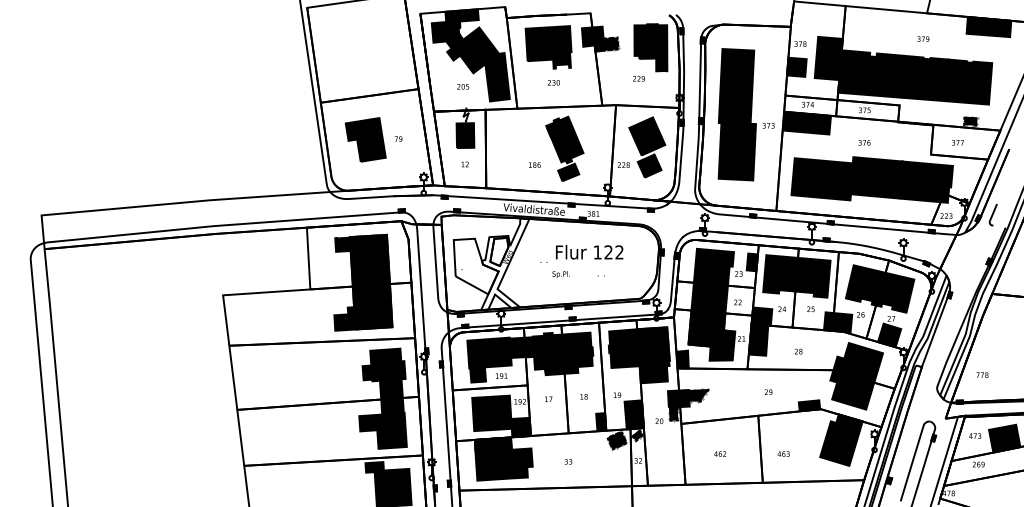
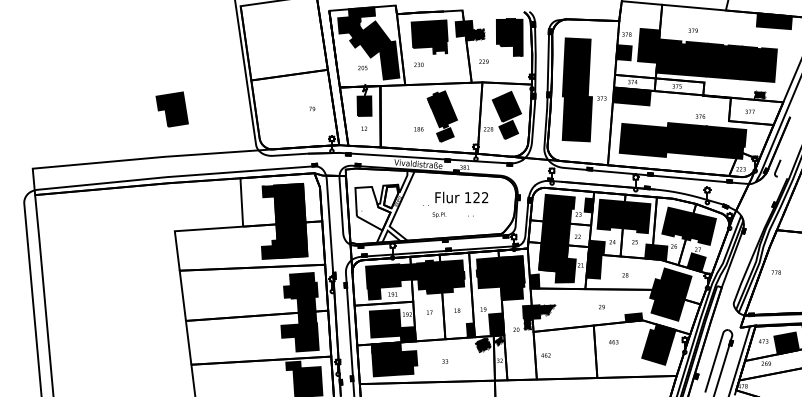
text: (923, 38) -> (693, 30), moved
text: (638, 78) -> (483, 61), moved
text: (553, 82) -> (418, 64), moved
part: (365, 139) -> (172, 109), moved
text: (864, 142) -> (700, 116), moved
text: (982, 374) -> (776, 272), moved
text: (720, 453) -> (546, 355), moved
text: (783, 453) -> (613, 341), moved

